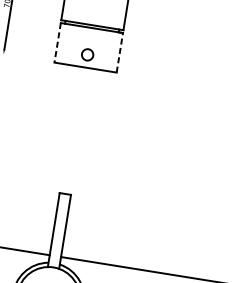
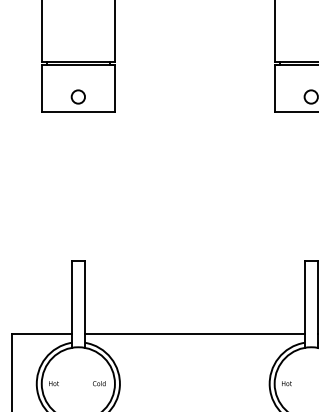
line: (57, 43) -> (41, 89), dashed -> solid
line: (119, 52) -> (114, 88), dashed -> solid

